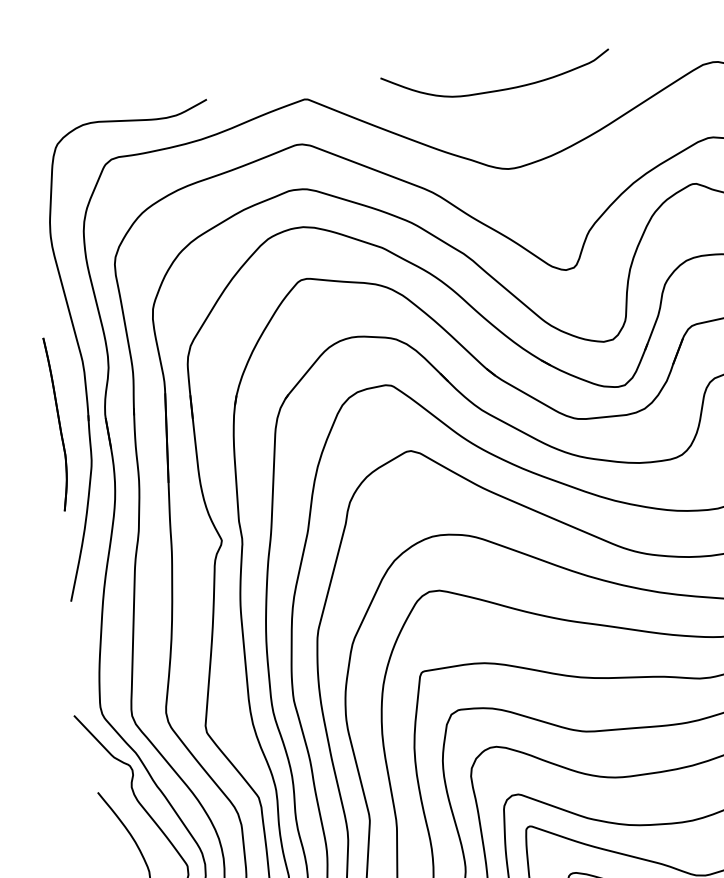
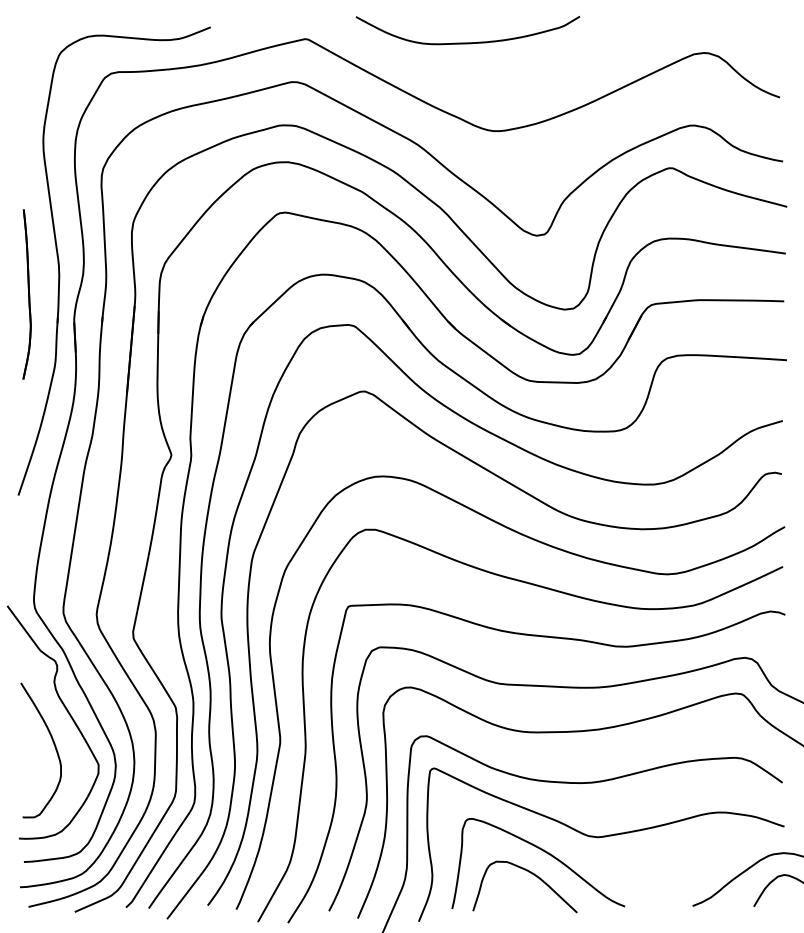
curve: (497, 89) -> (467, 42), moved
part: (57, 424) -> (26, 294), moved

